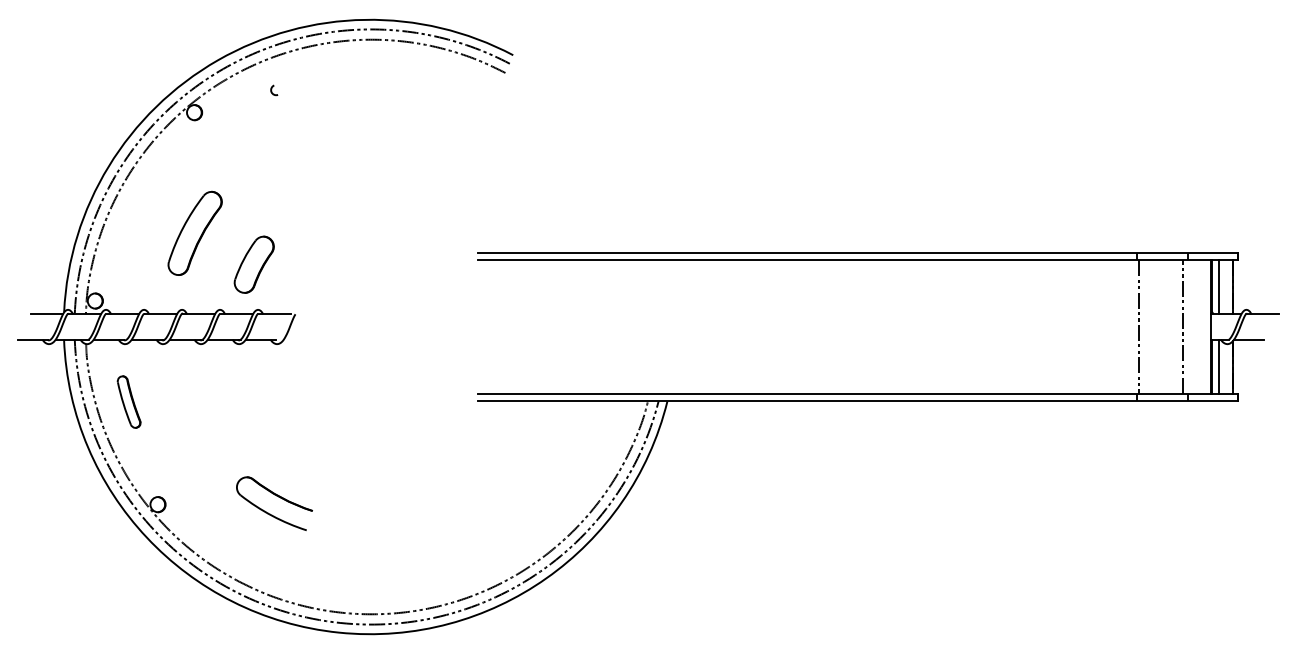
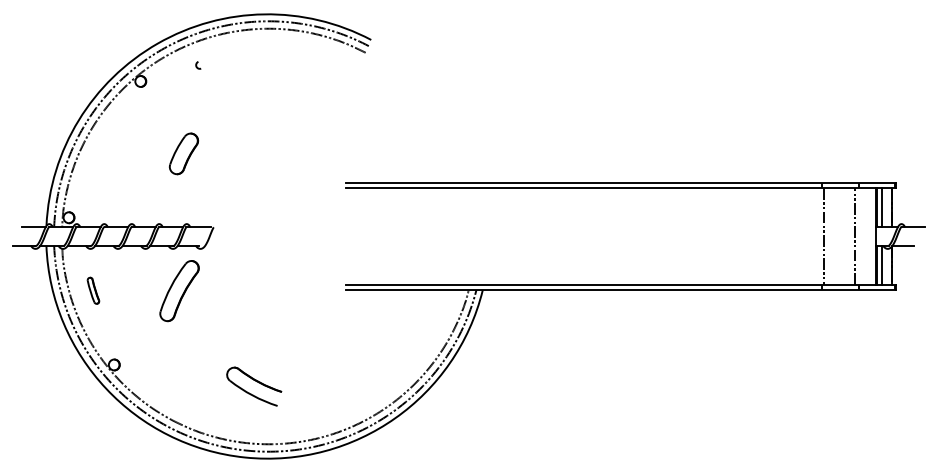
part: (194, 232) -> (179, 290), moved
part: (253, 264) -> (183, 153), moved
part: (128, 401) -> (93, 290), size x0.7
part: (278, 497) -> (257, 382), moved

